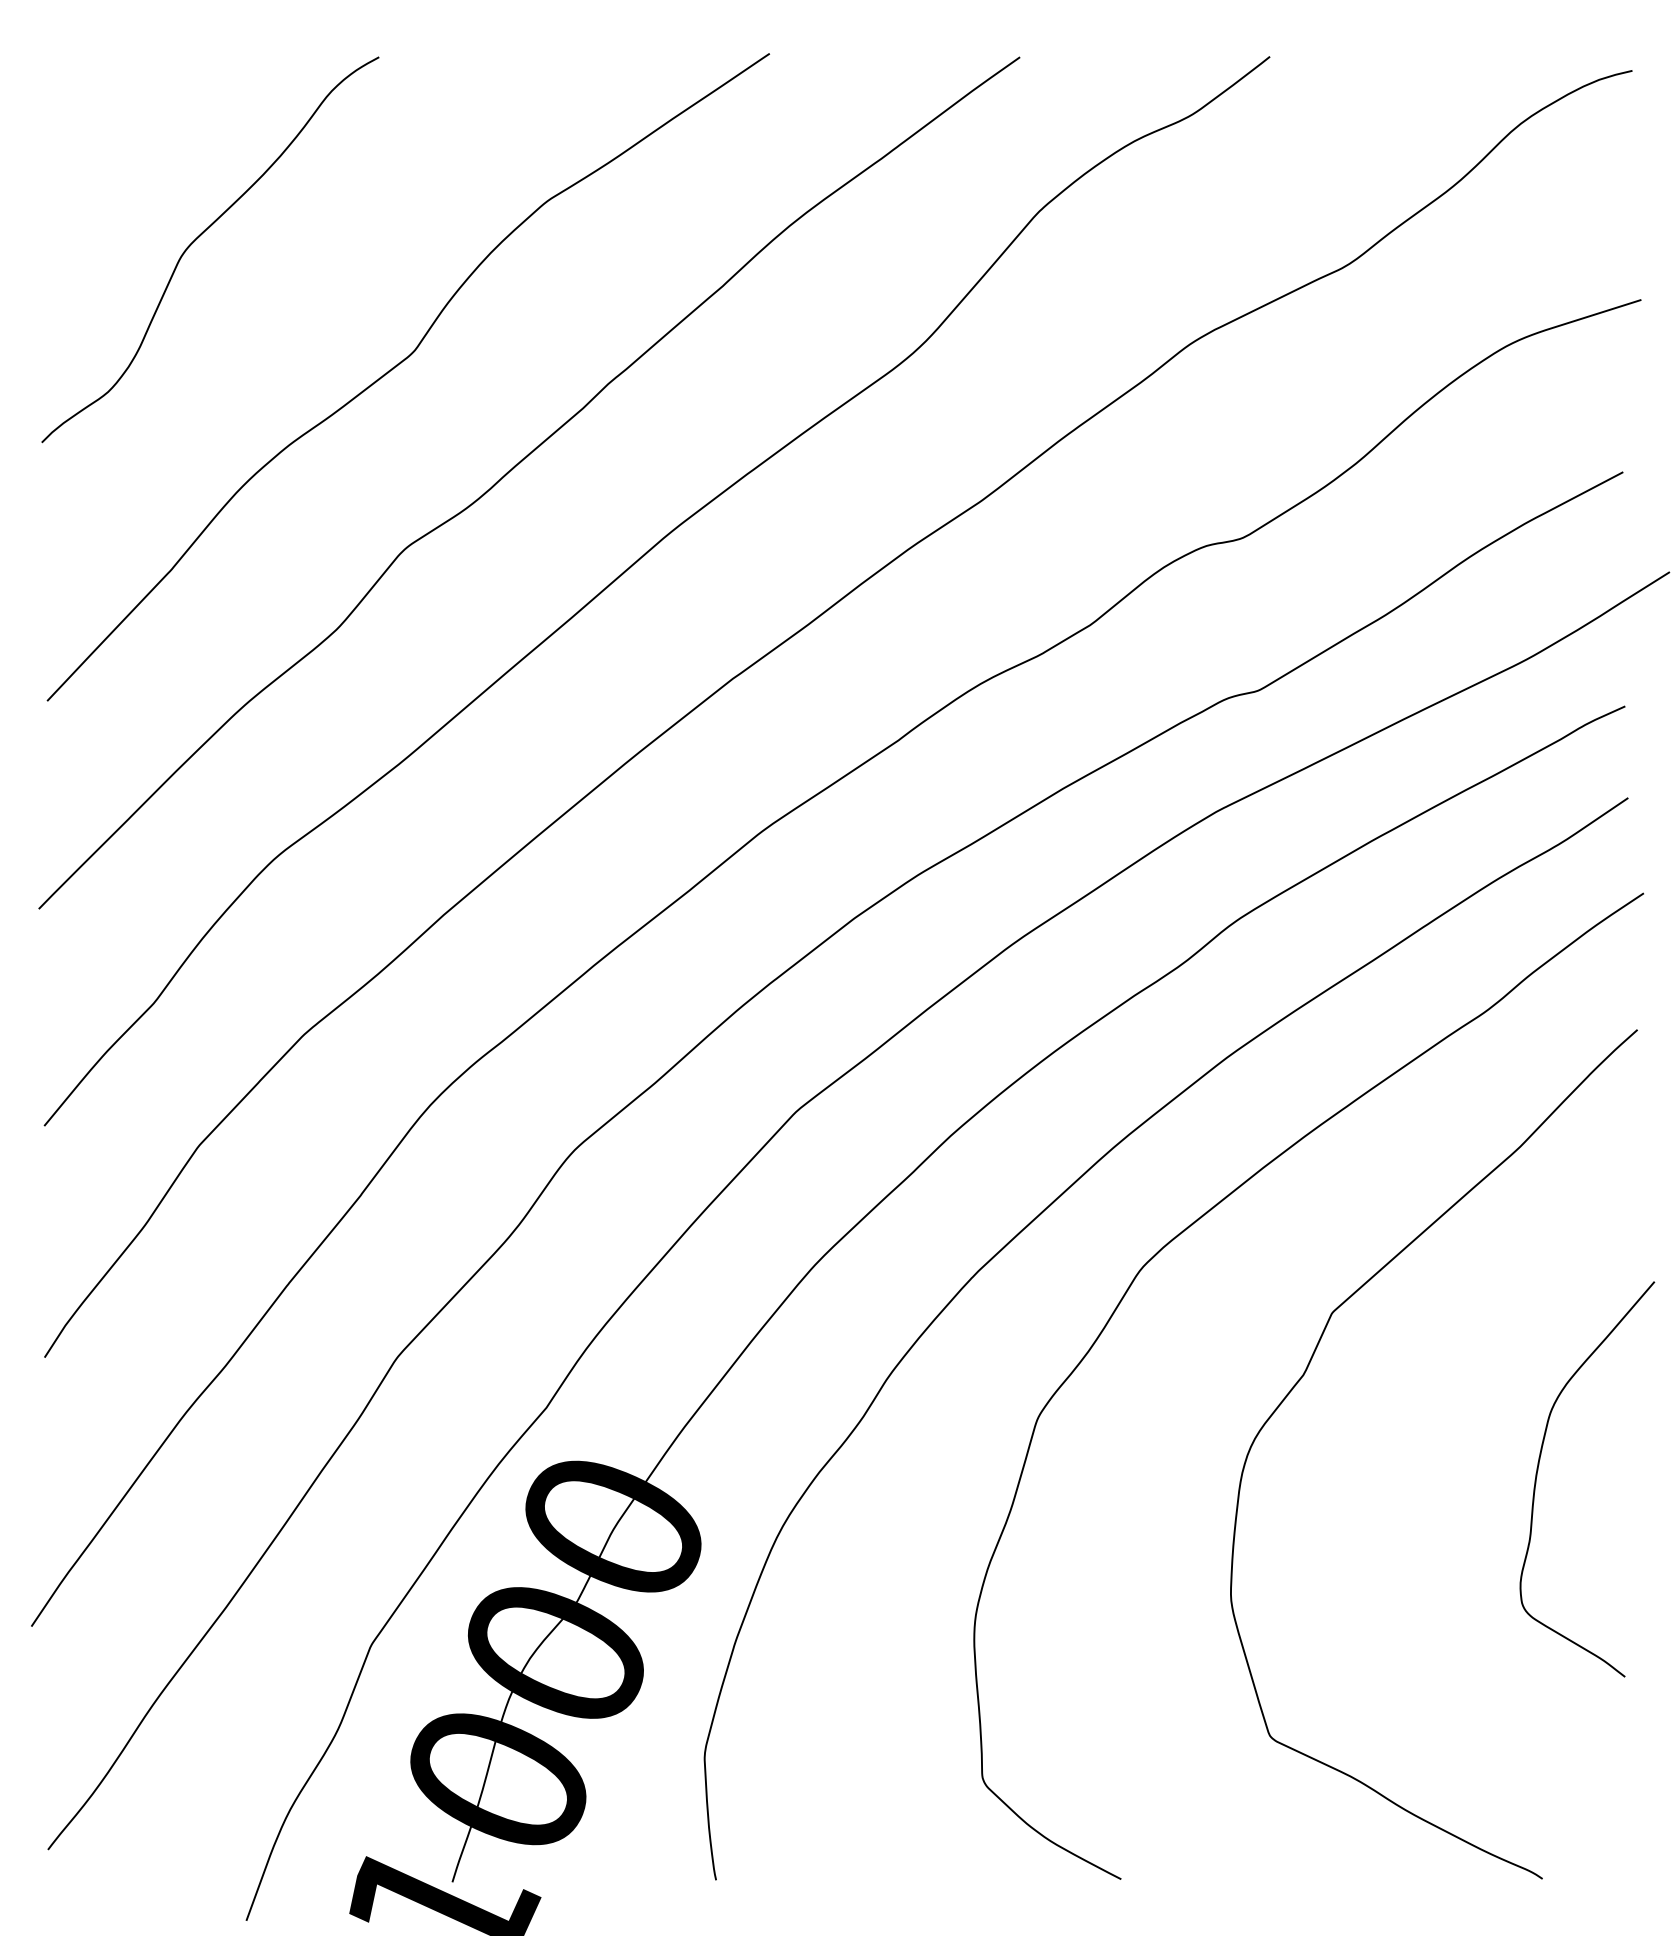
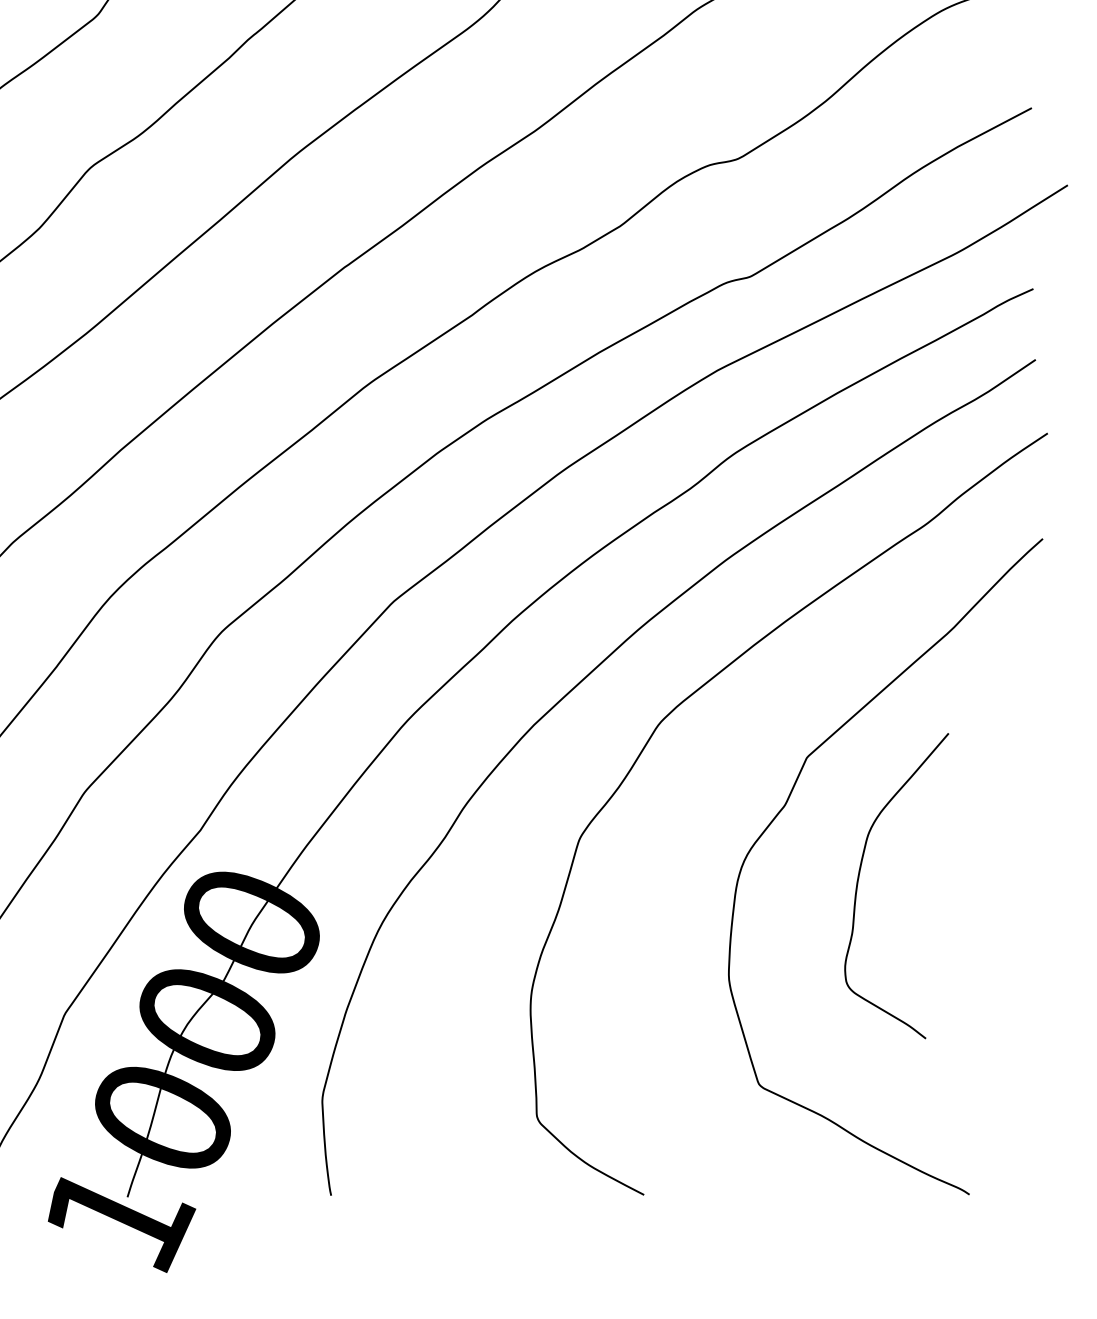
curve: (1538, 1470) -> (859, 879), moved

